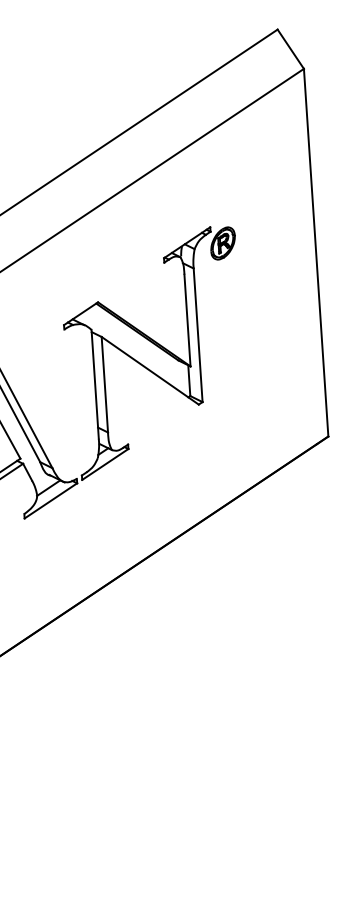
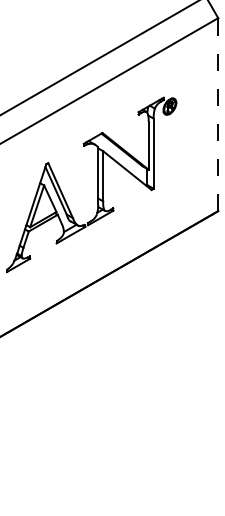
line: (316, 252) -> (218, 114), solid -> dashed

